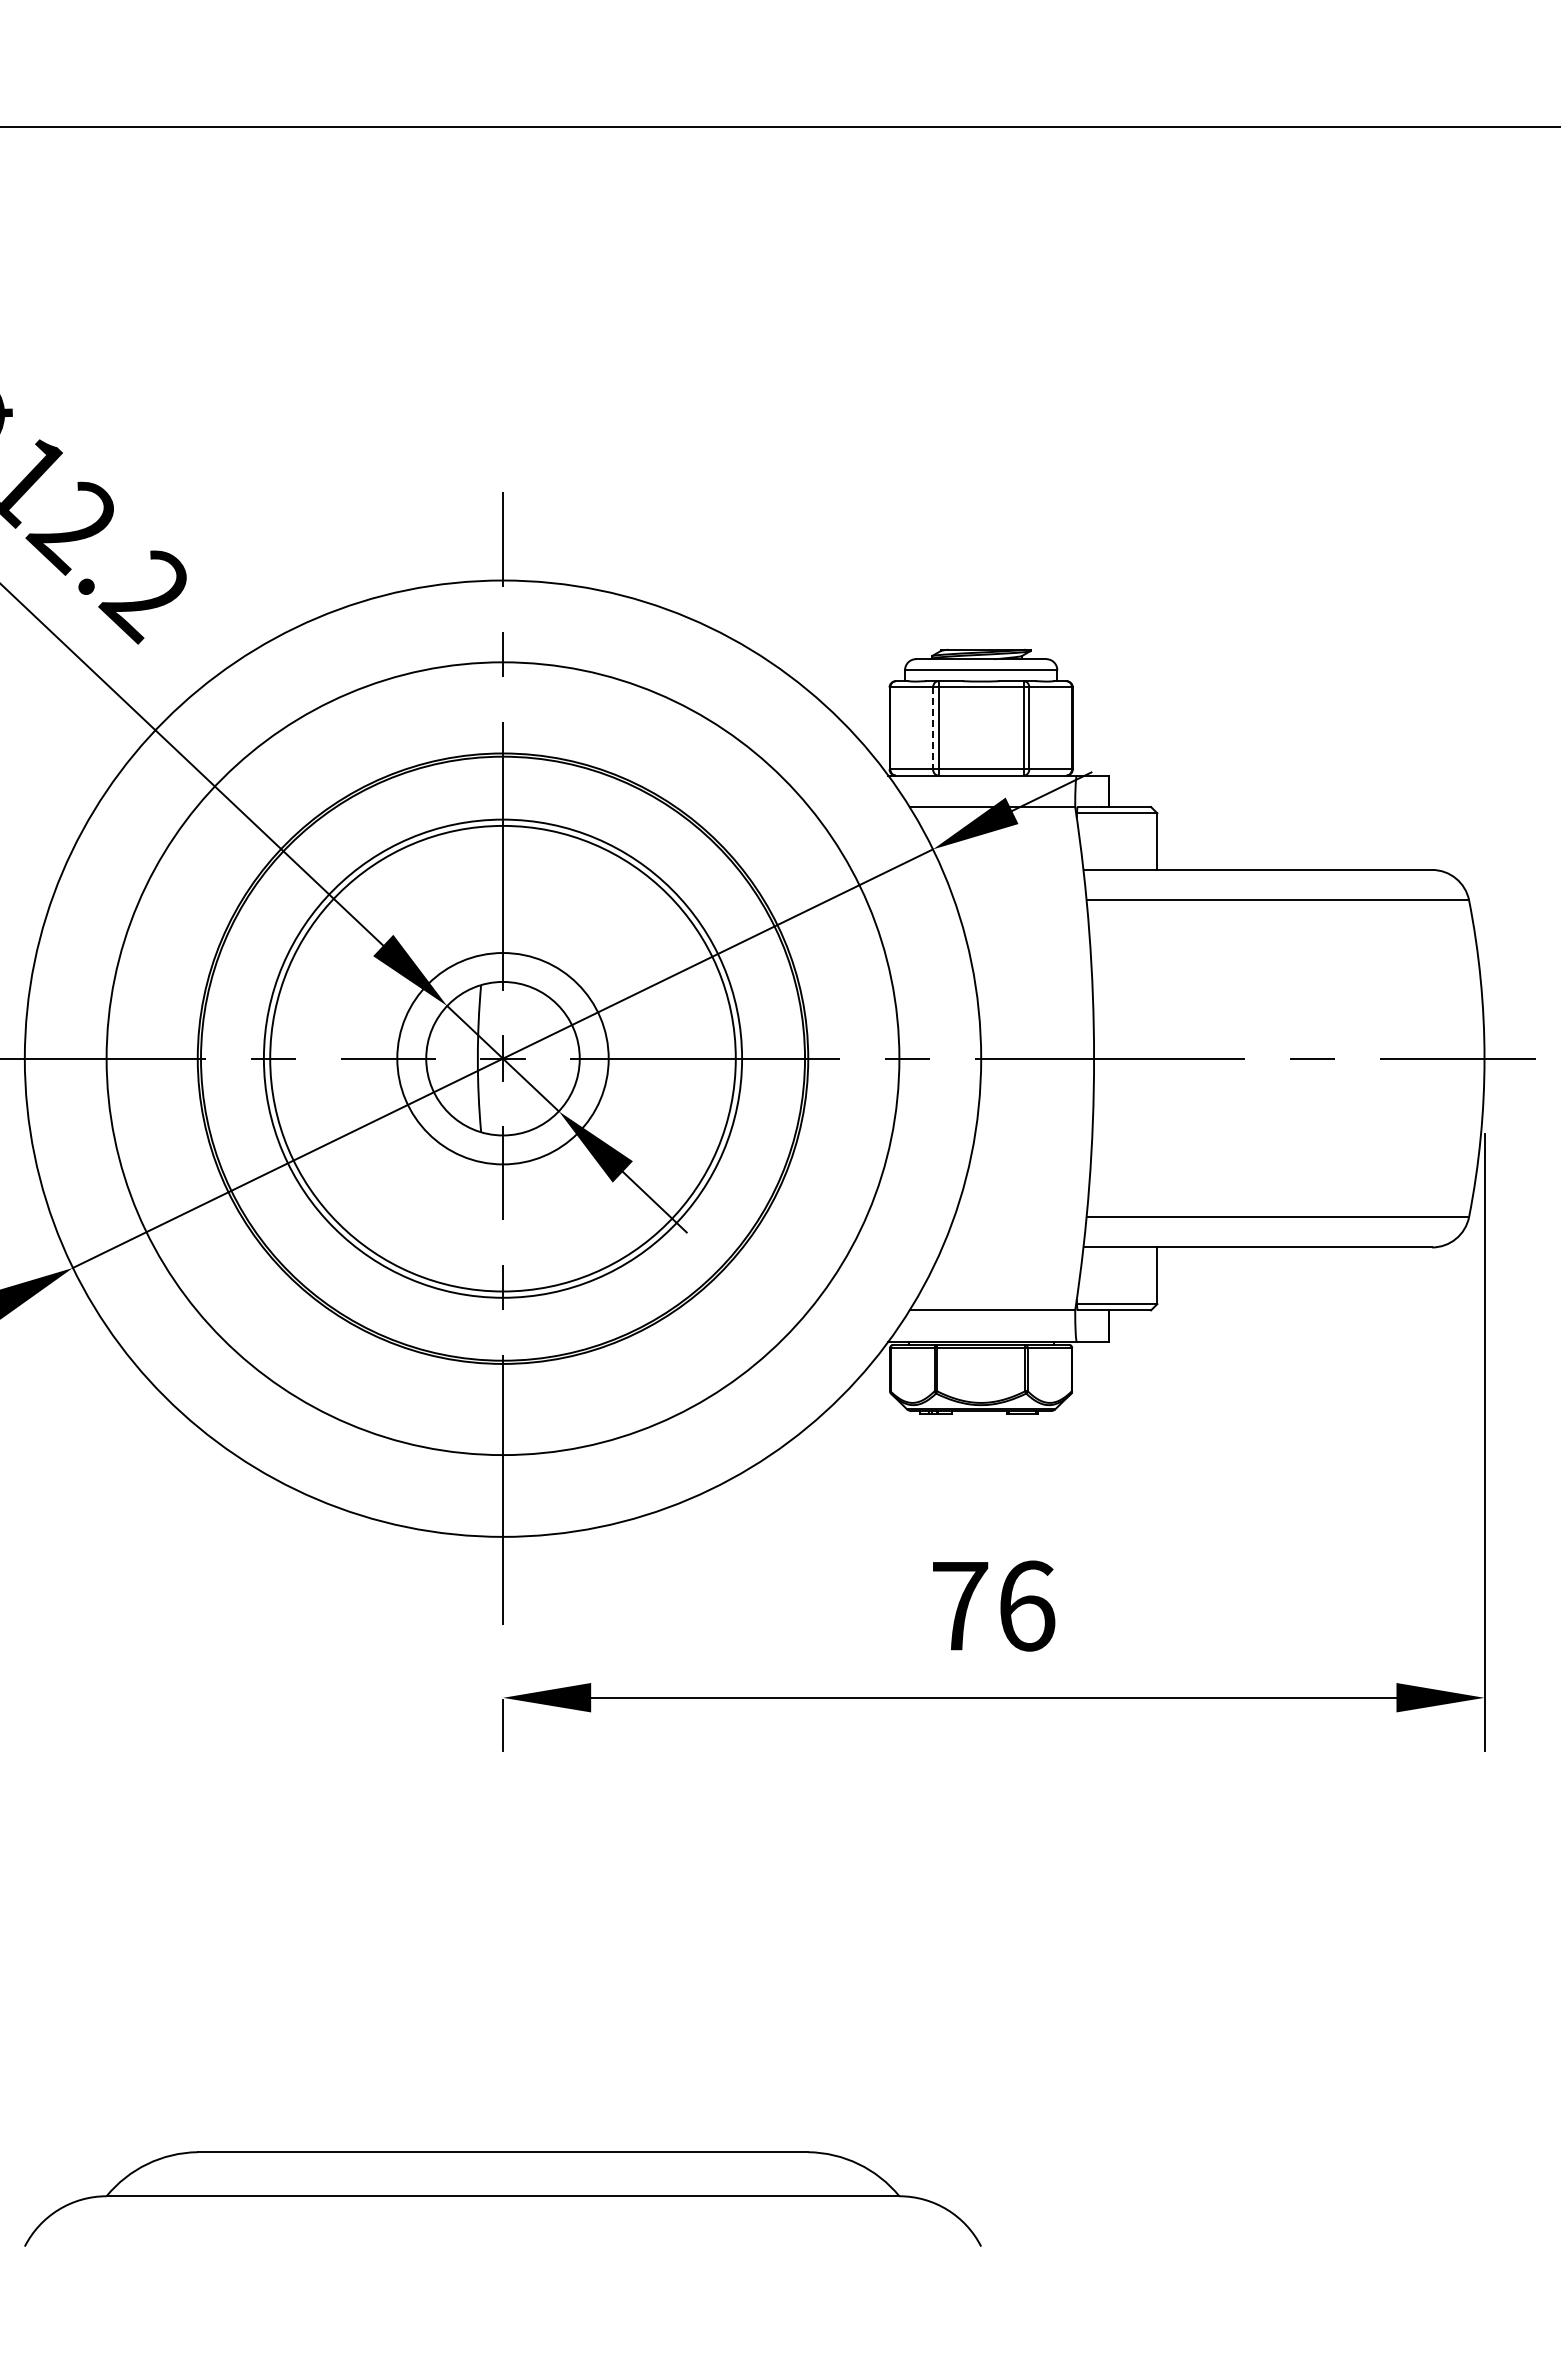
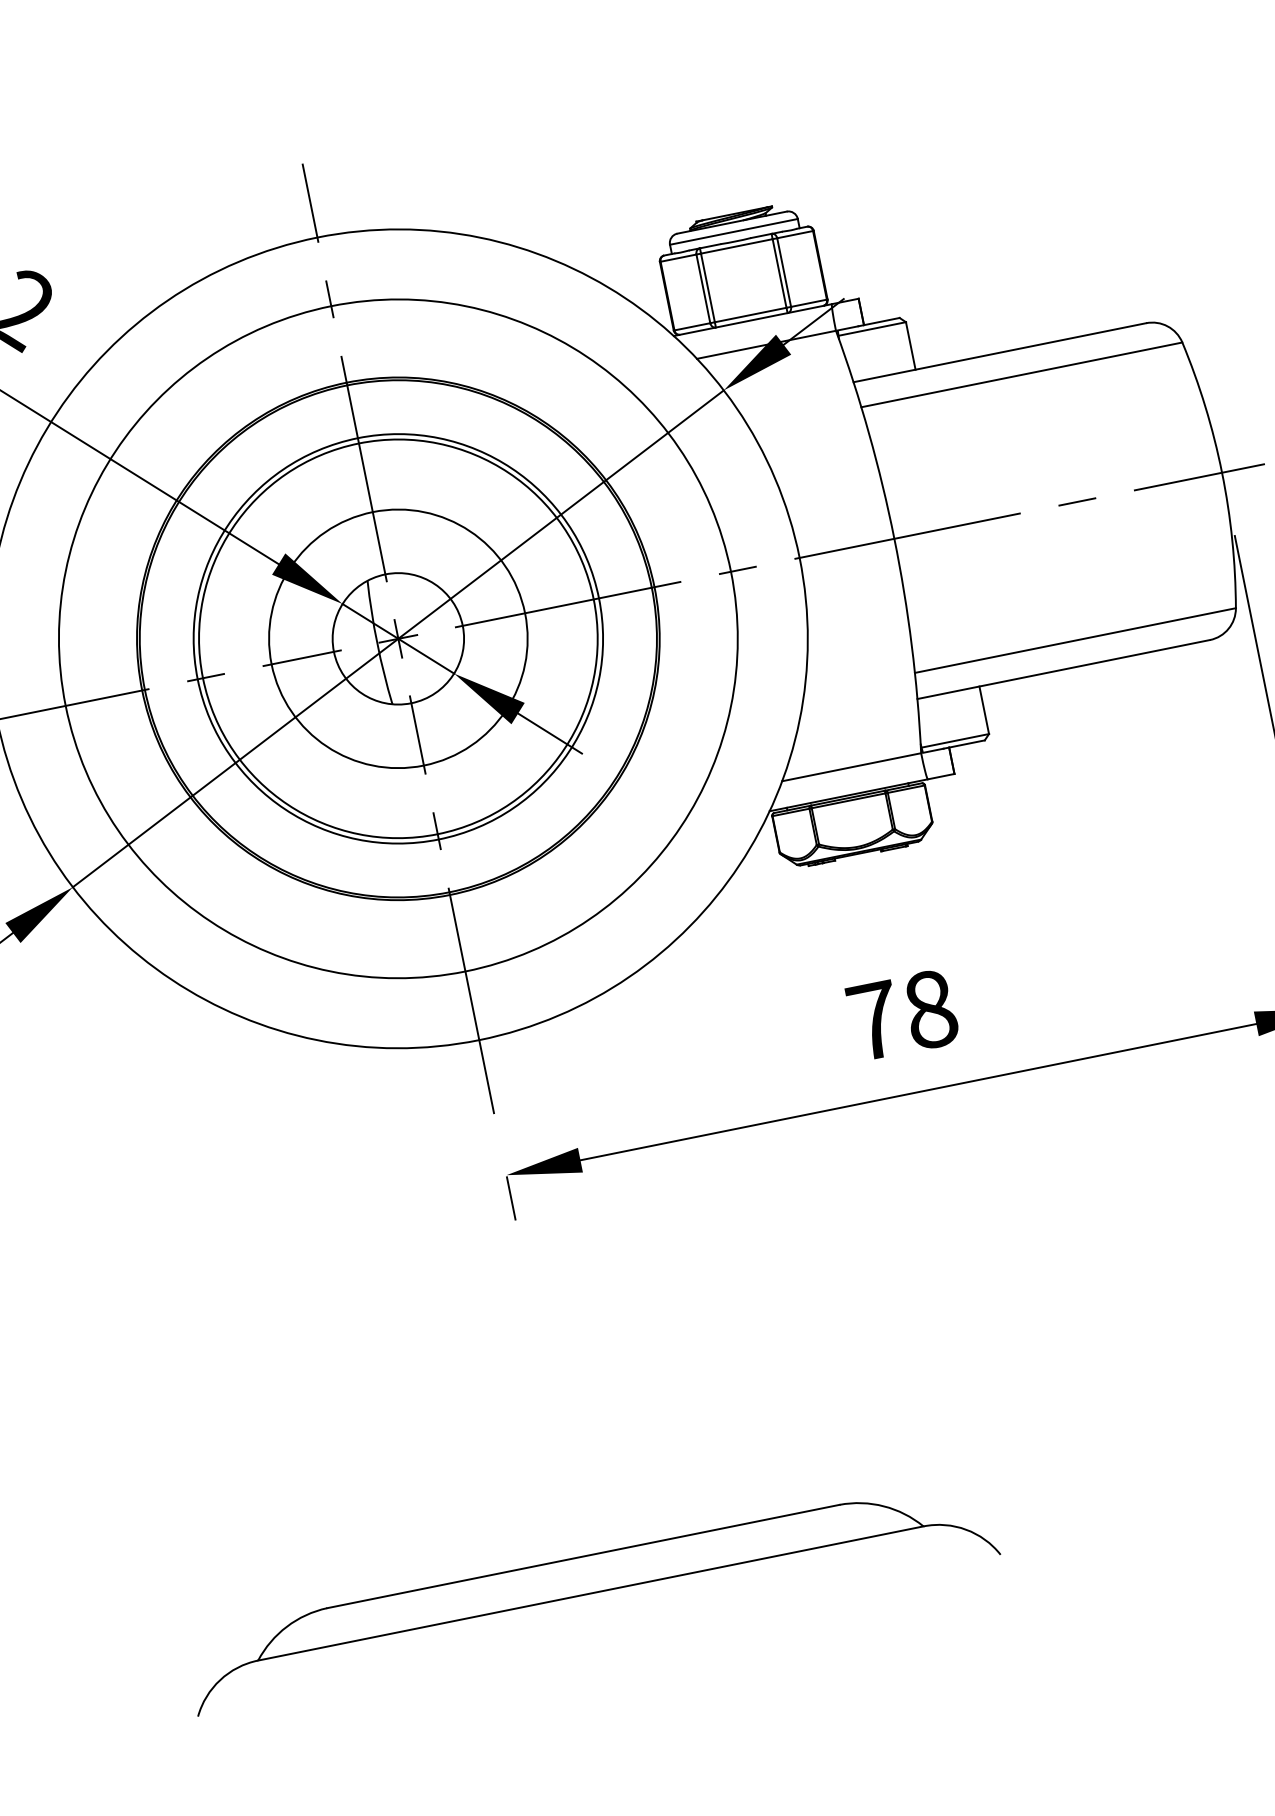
line: (933, 728) -> (703, 288), dashed -> solid
circle: (503, 1058) -> (398, 638), size x1.43
text: (1027, 1605) -> (931, 1008), 76 -> 78

